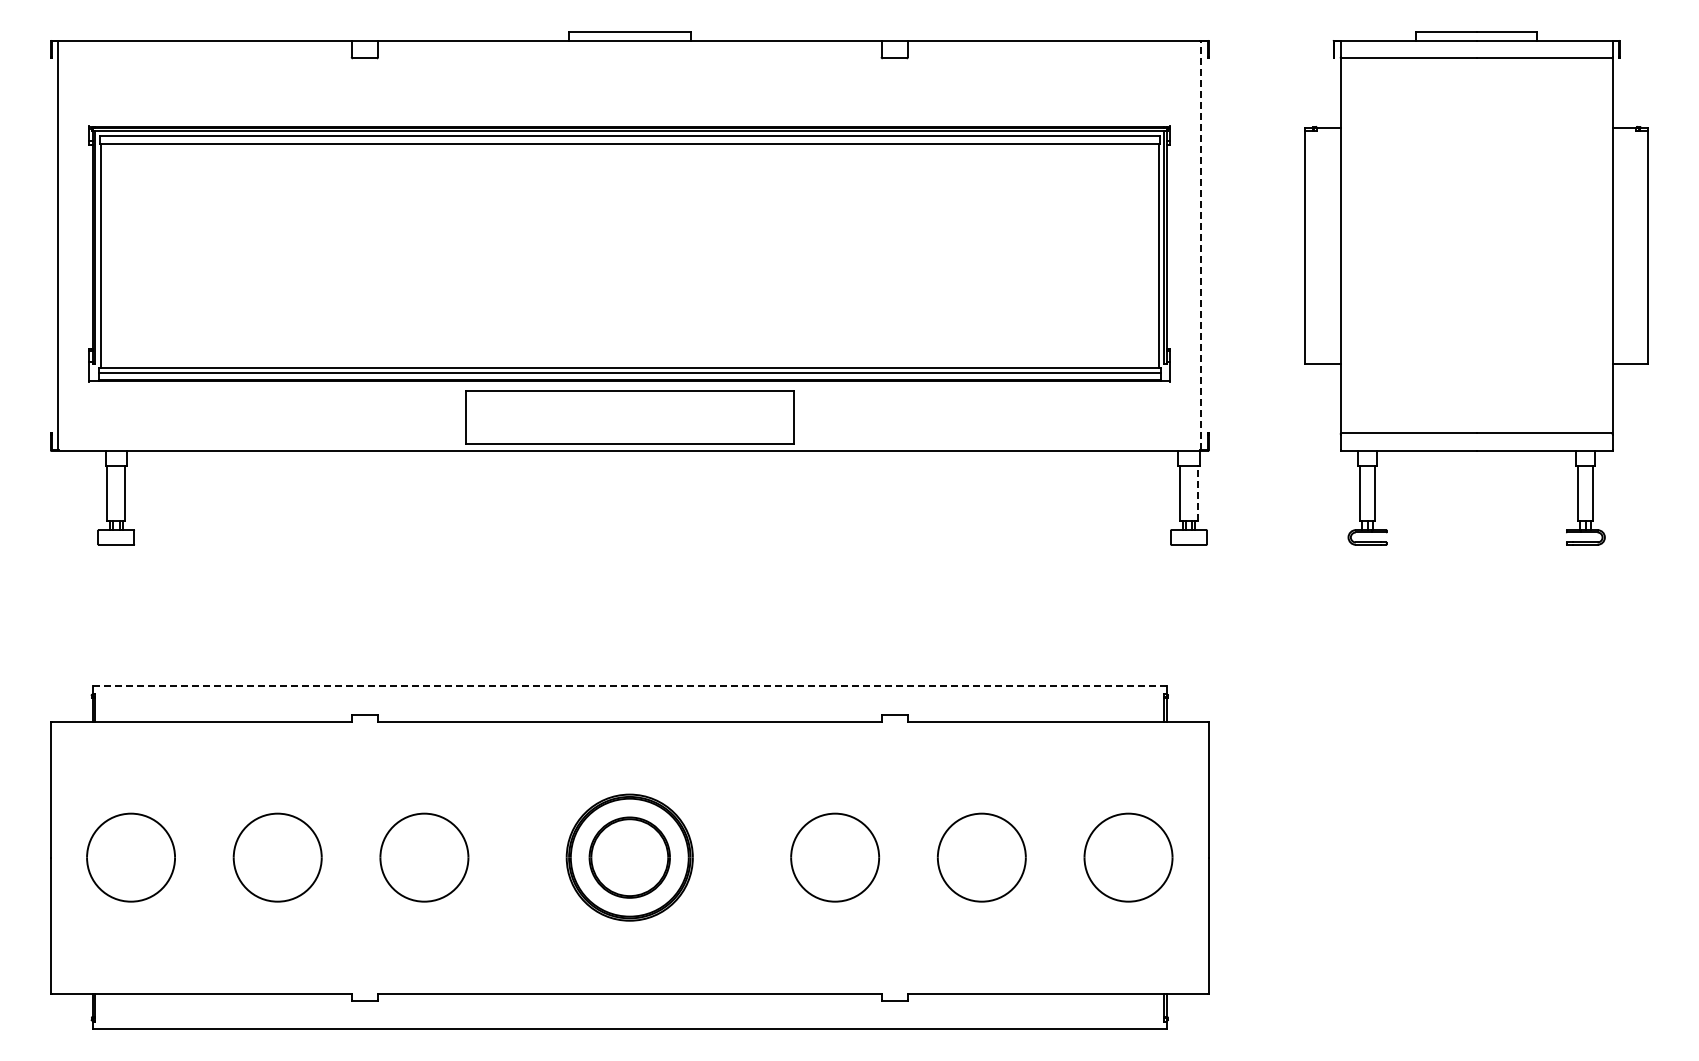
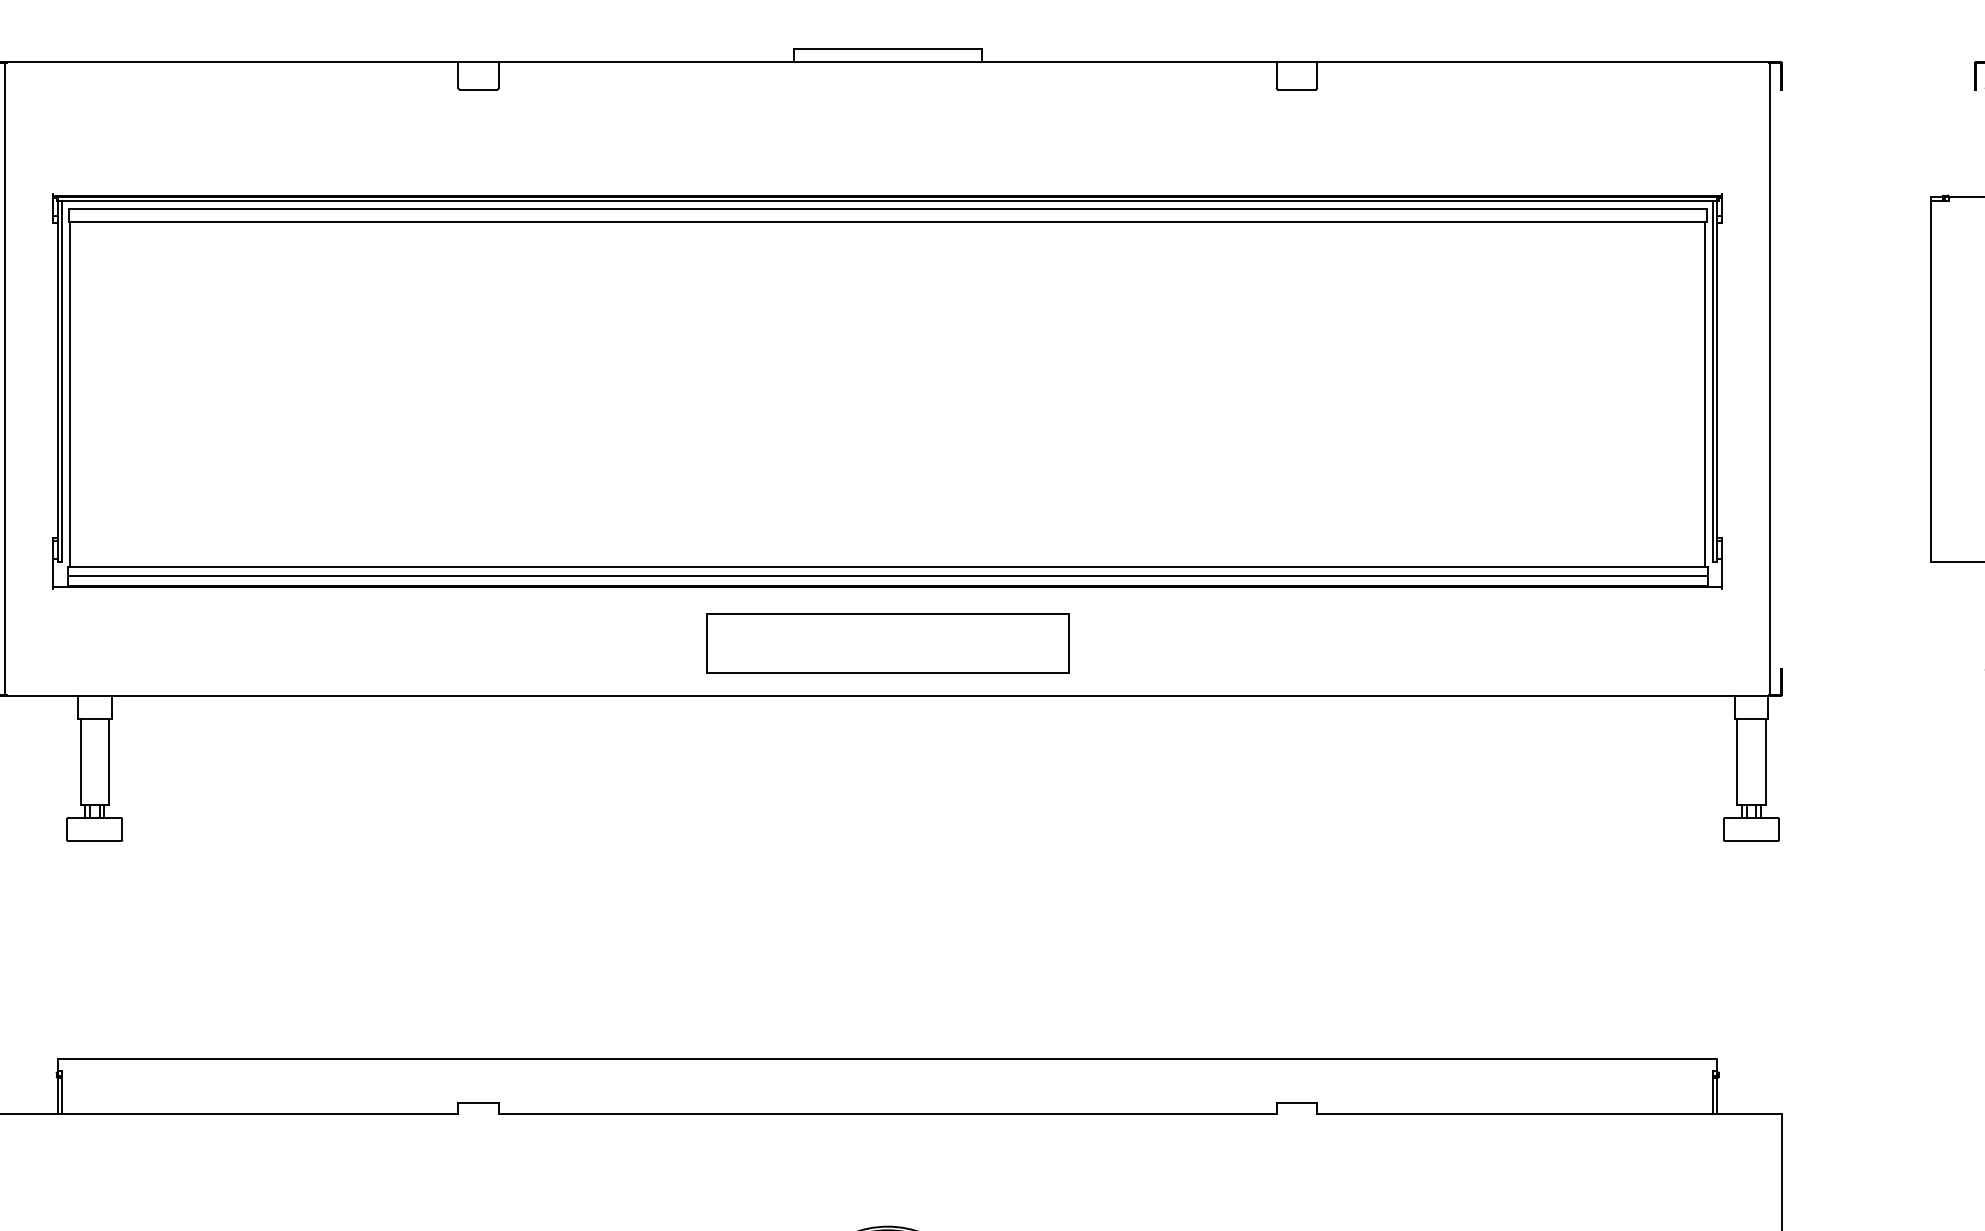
line: (1201, 245) -> (1770, 378), dashed -> solid
part: (629, 416) -> (887, 642), size x0.71
line: (1198, 493) -> (1766, 761), dashed -> solid
line: (629, 686) -> (887, 1059), dashed -> solid

